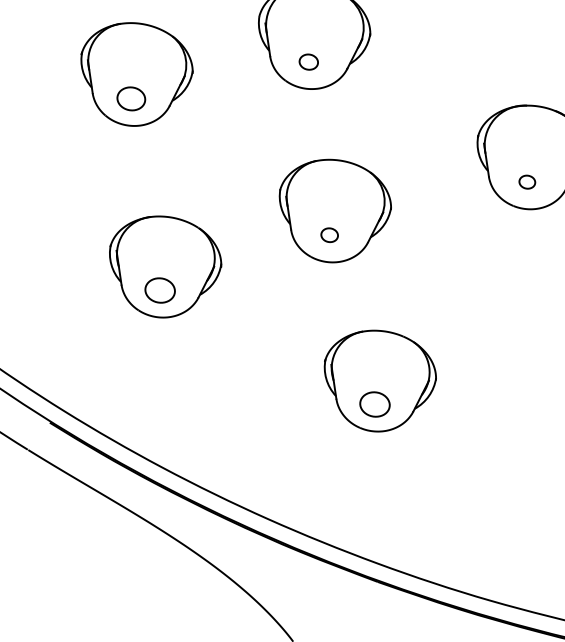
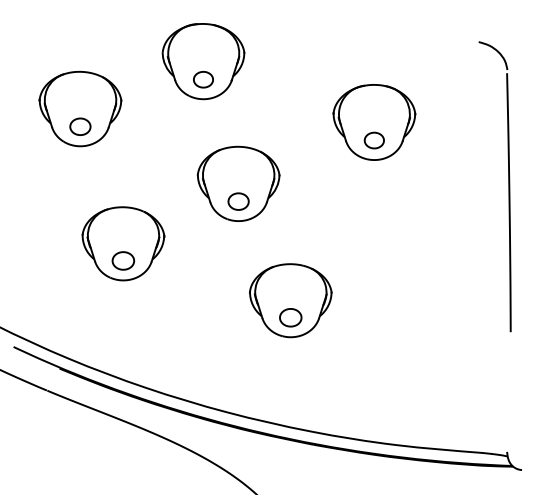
part: (308, 61) -> (203, 79), size x1.43
part: (526, 181) -> (373, 140), size x1.67
part: (329, 235) -> (238, 201), size x1.67

